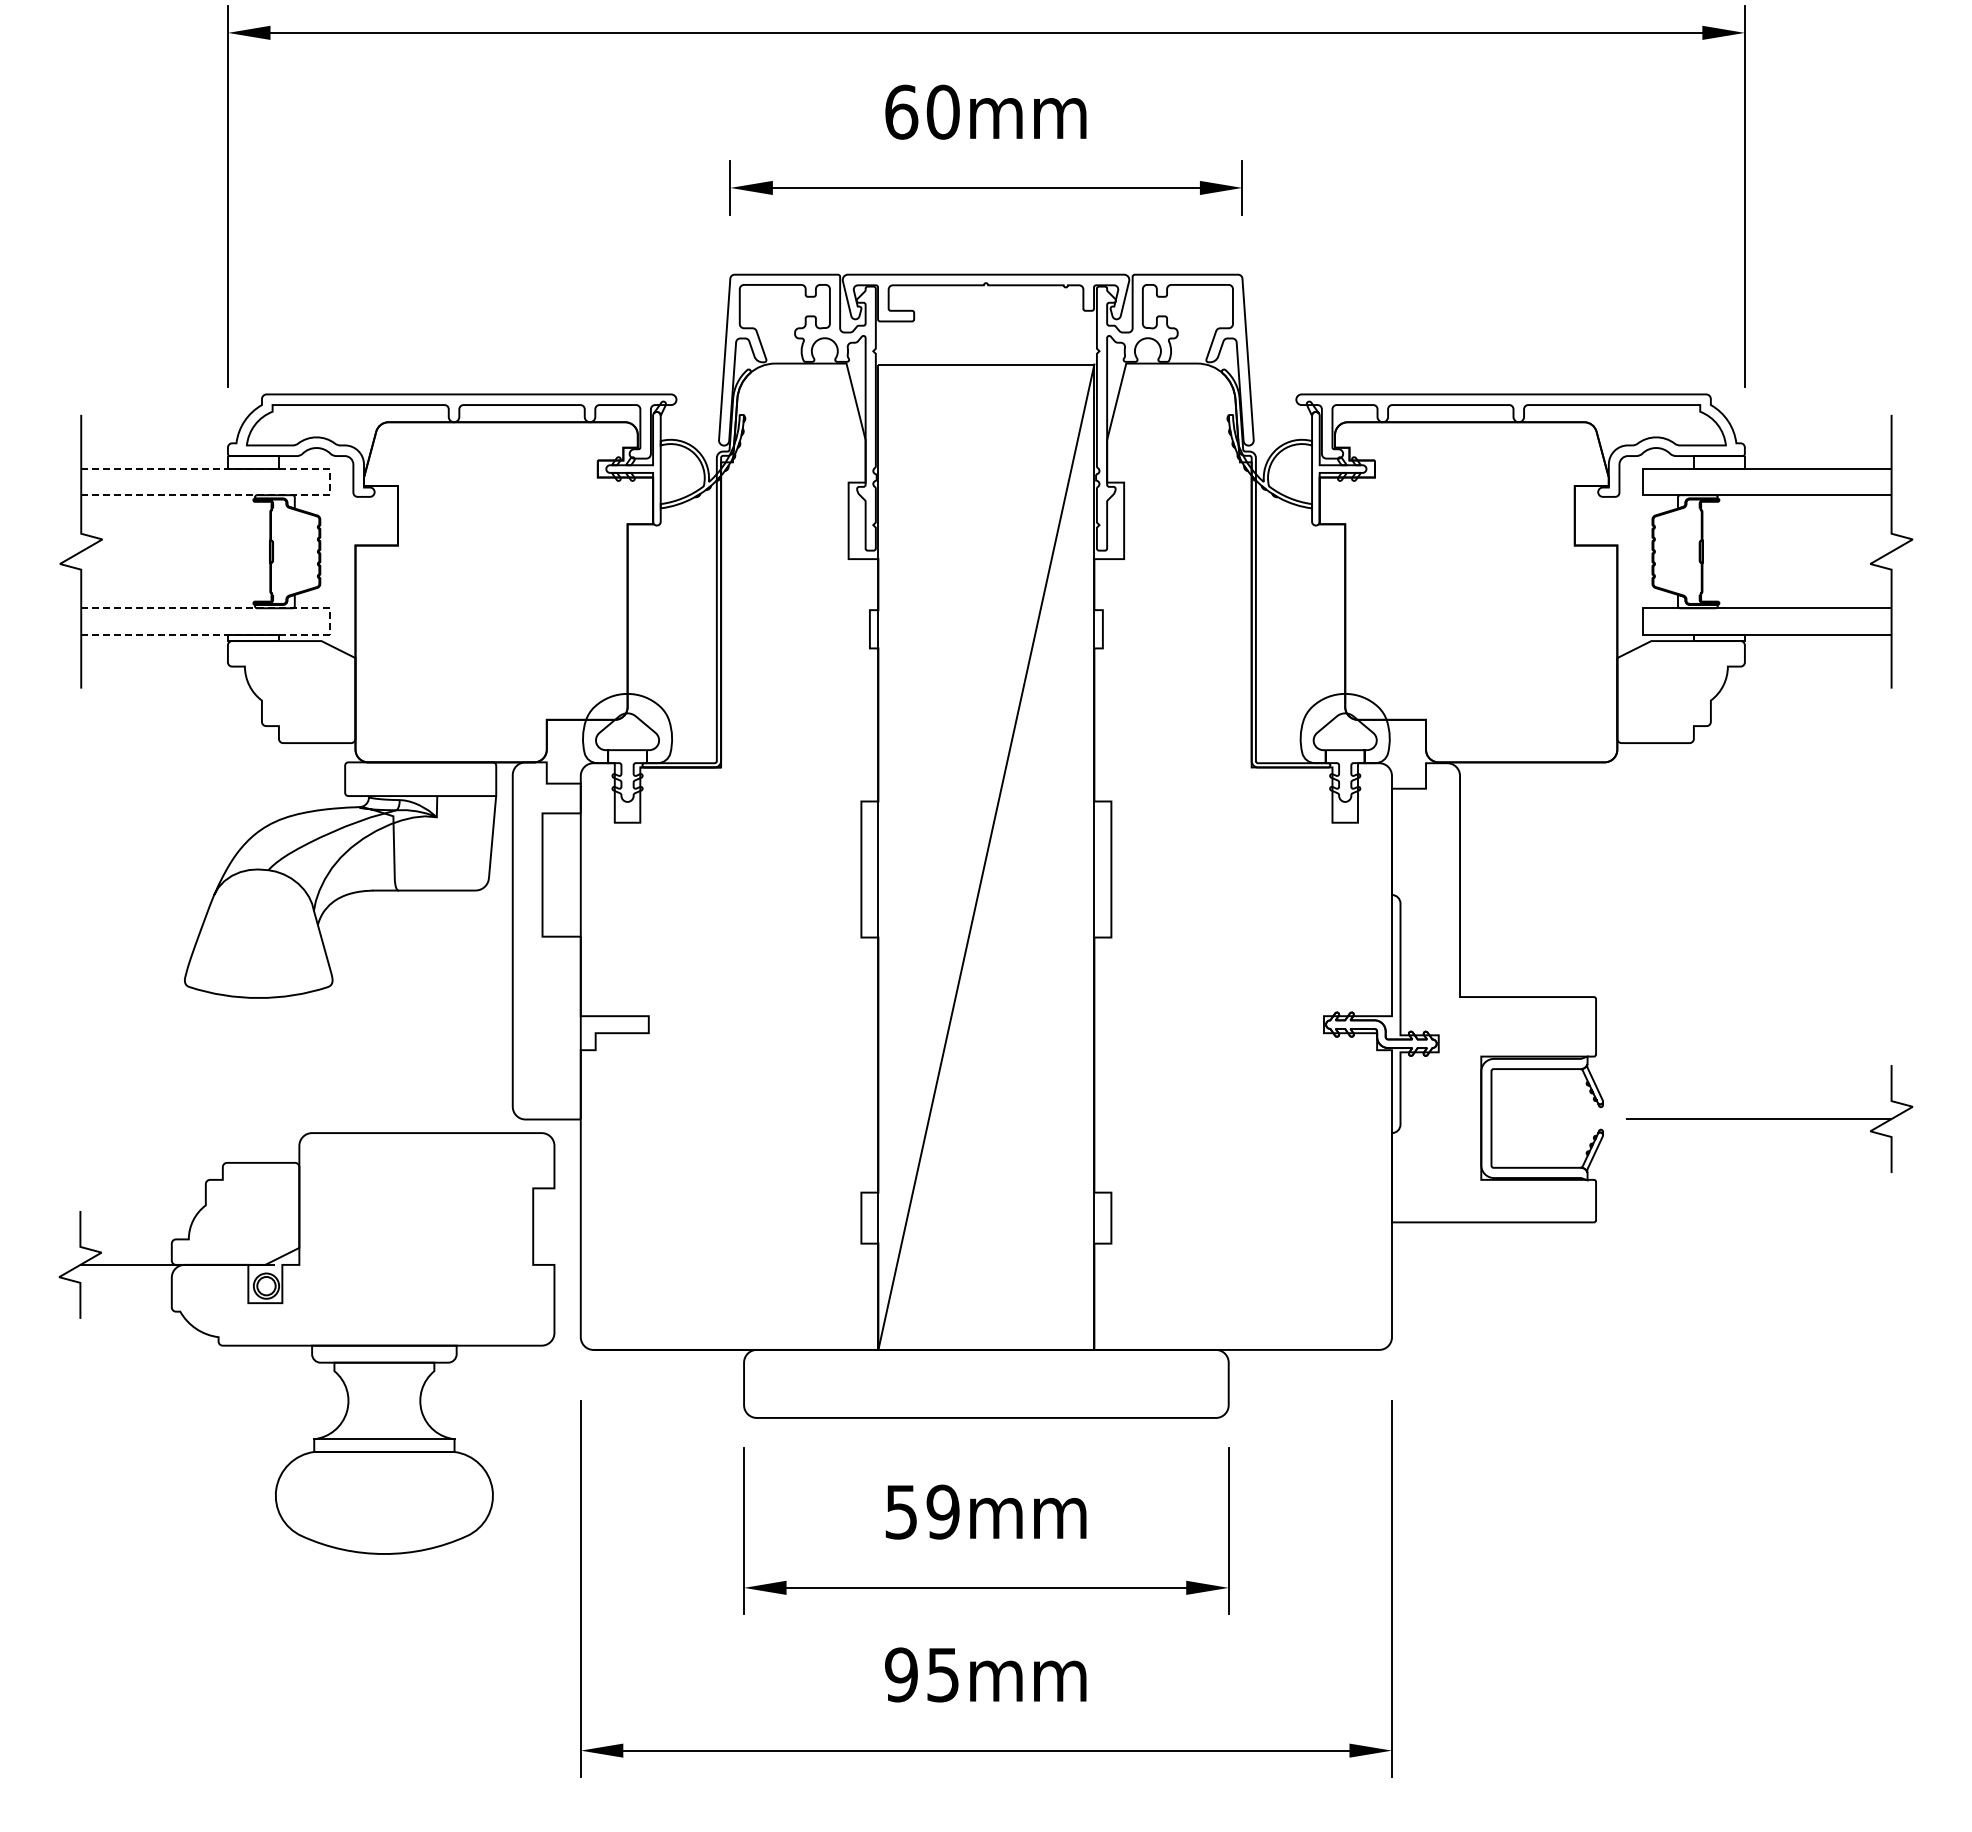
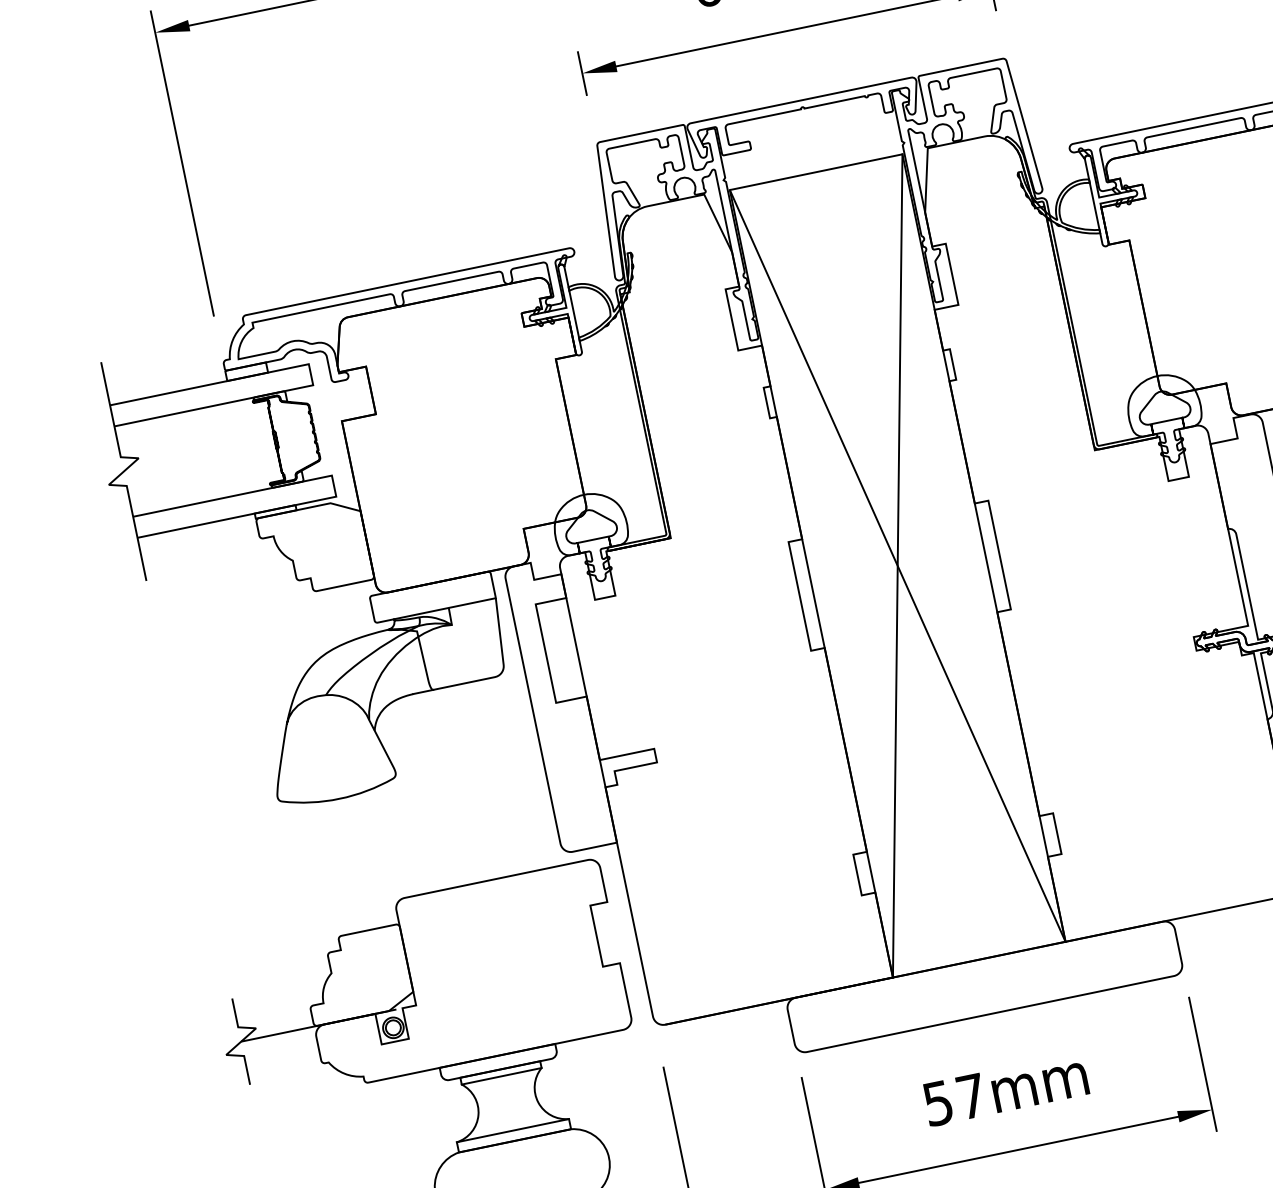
line: (329, 482) -> (310, 375), dashed -> solid
line: (329, 620) -> (333, 485), dashed -> solid
line: (986, 856) -> (897, 565), added
line: (384, 1371) -> (501, 1076), added
text: (942, 1511) -> (970, 1096), 59mm -> 57mm

